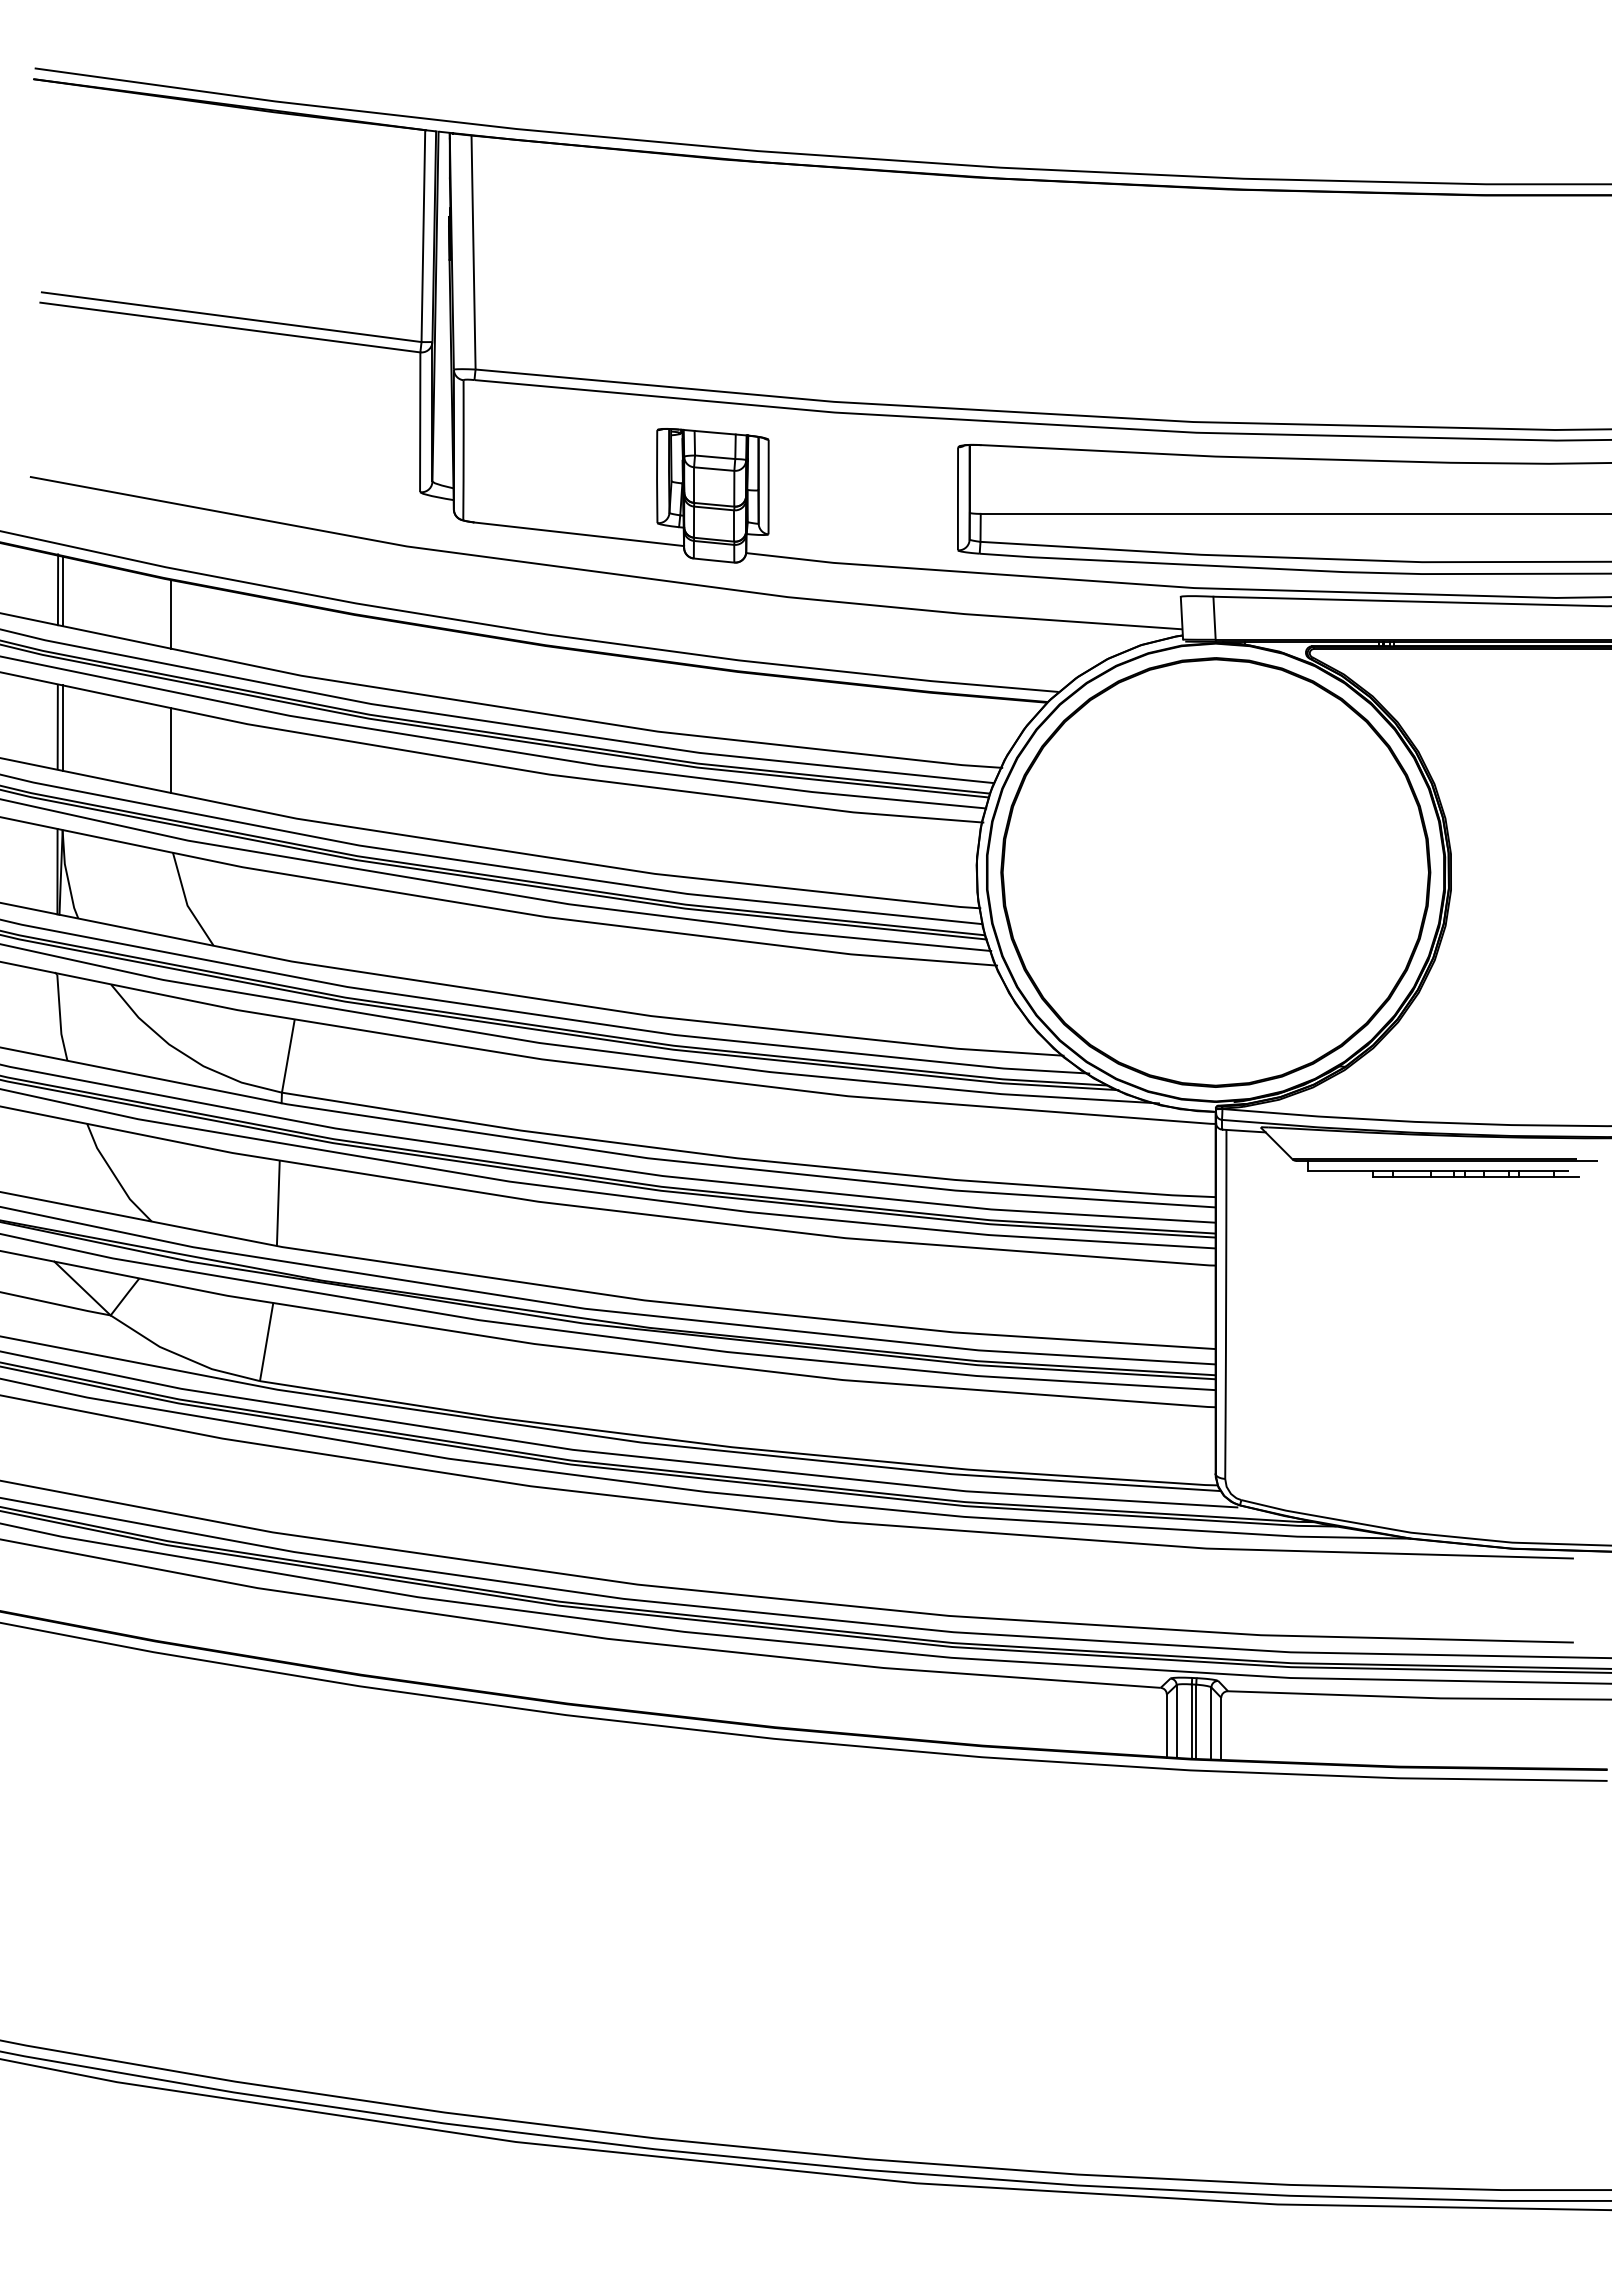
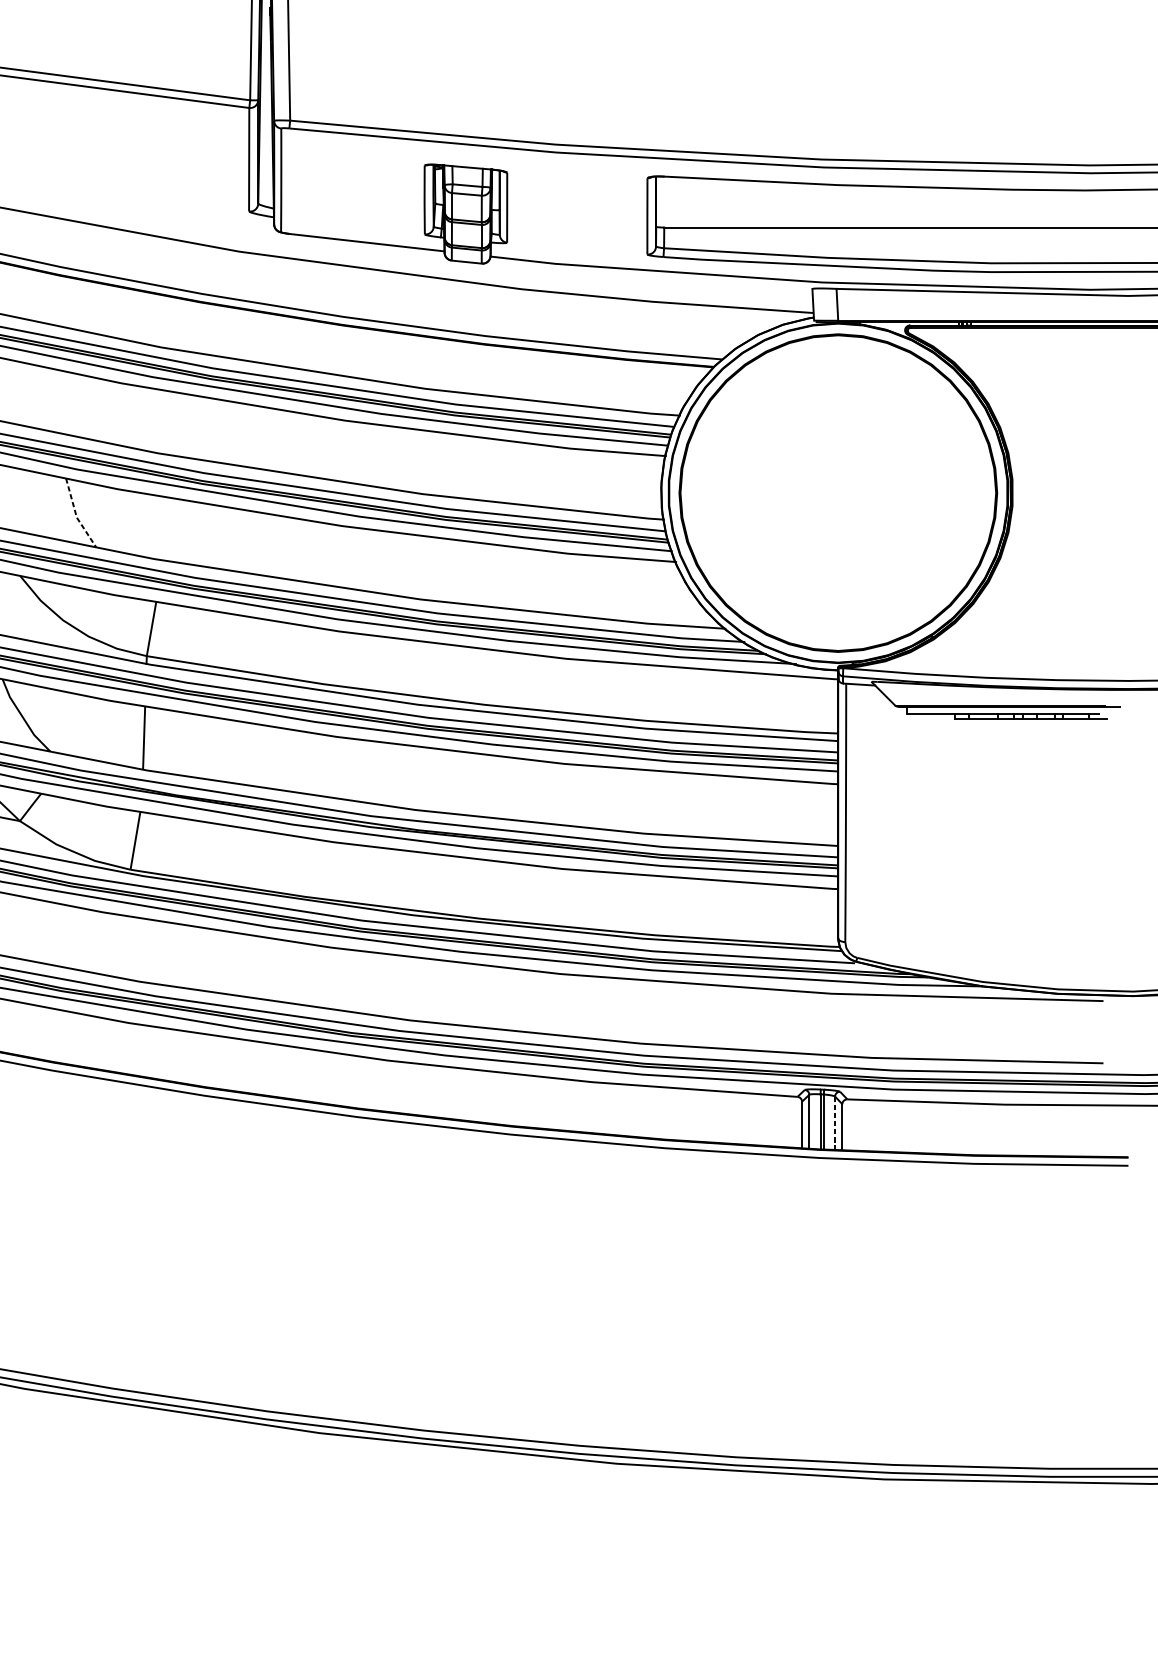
line: (171, 614) -> (65, 302), removed
line: (171, 750) -> (65, 402), removed
line: (186, 902) -> (76, 515), solid -> dashed
line: (1211, 1724) -> (835, 1124), solid -> dashed

